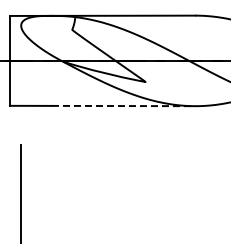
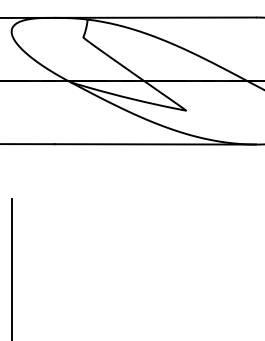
line: (123, 106) -> (155, 145), dashed -> solid

